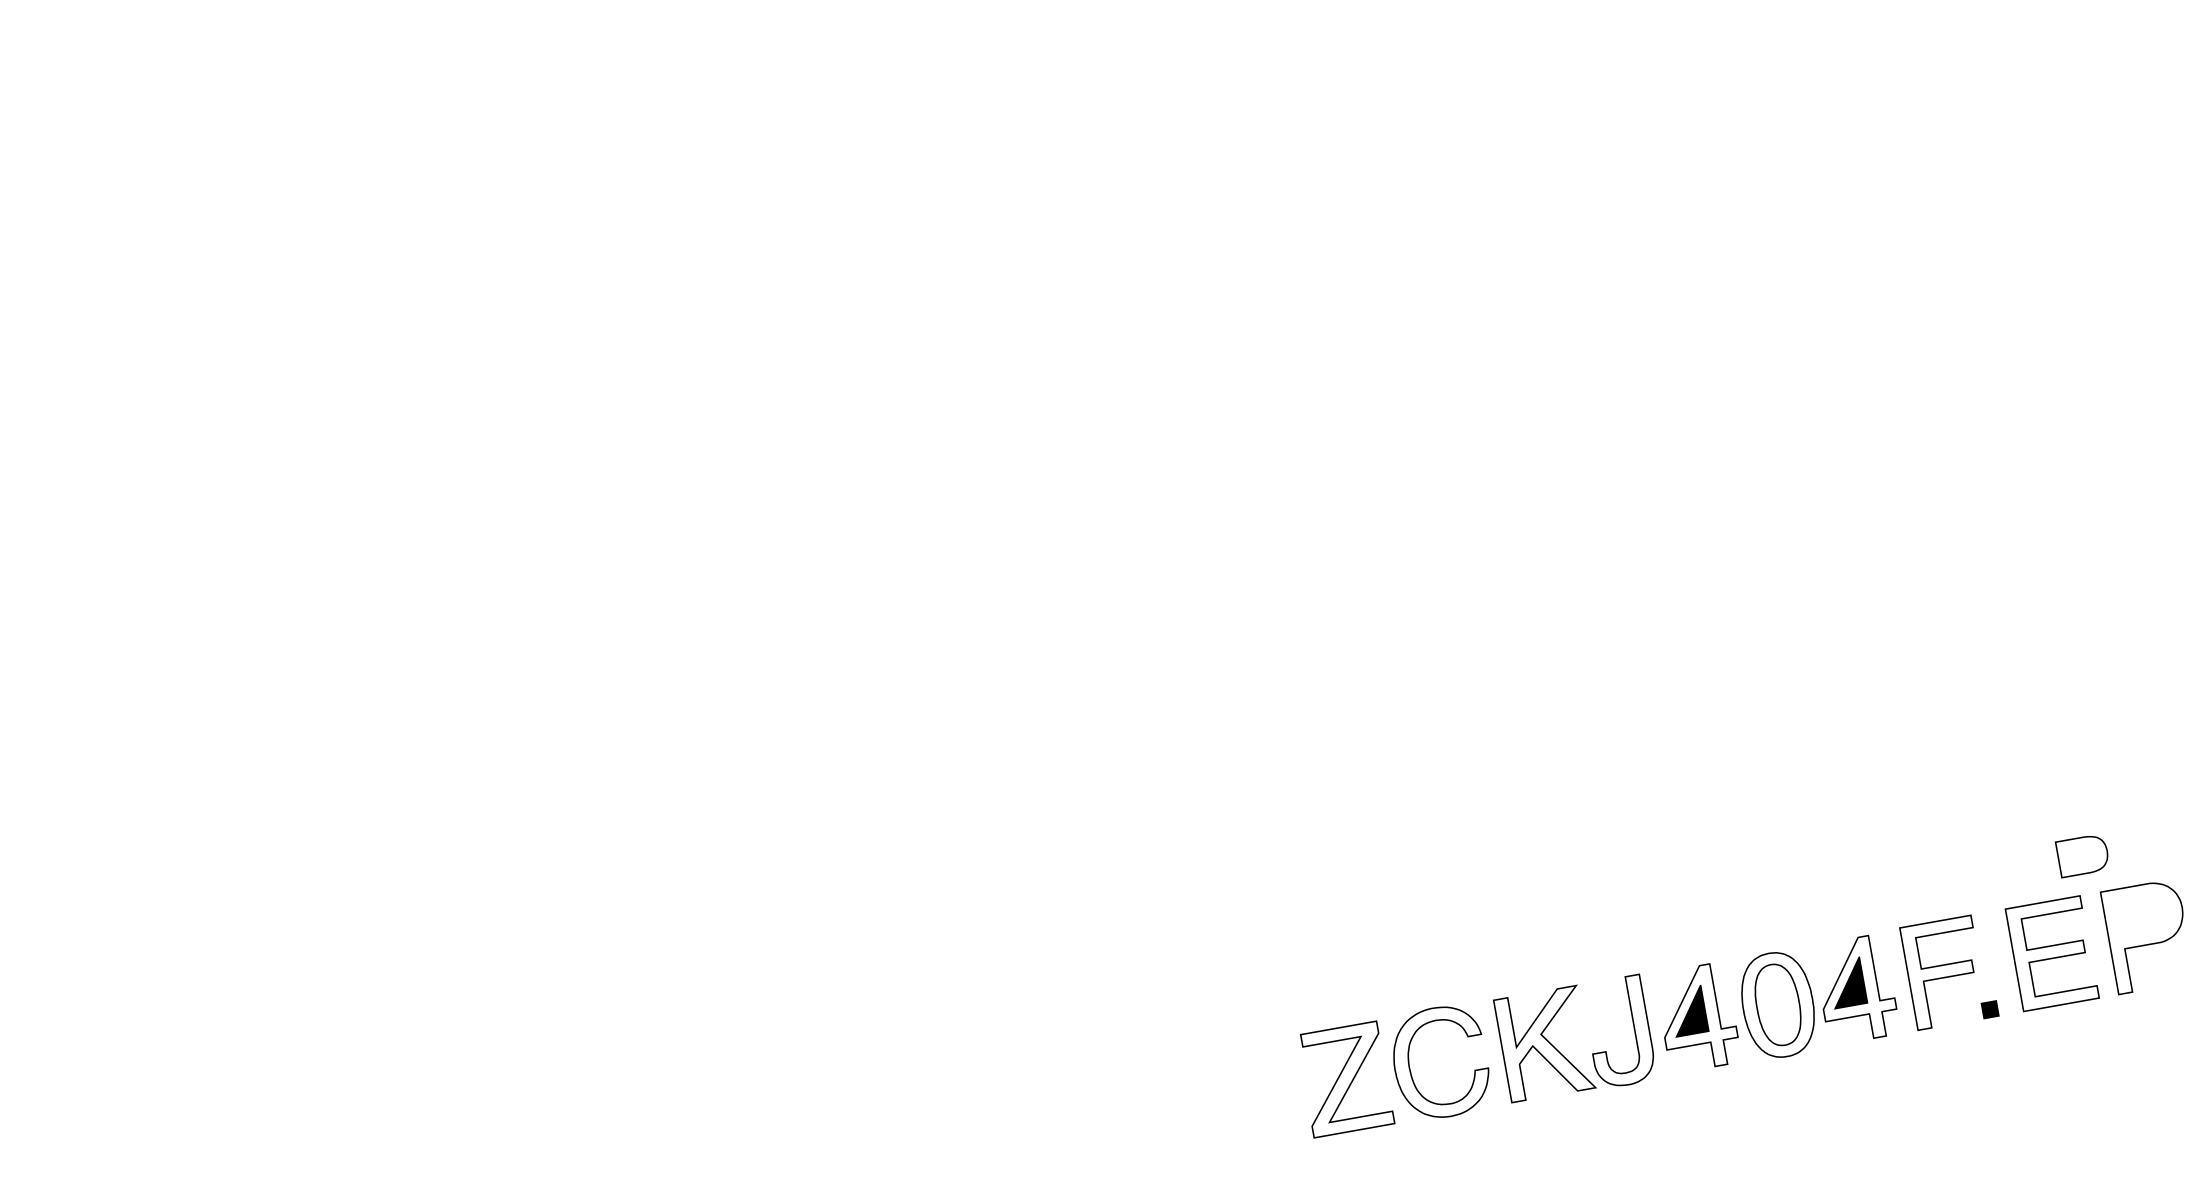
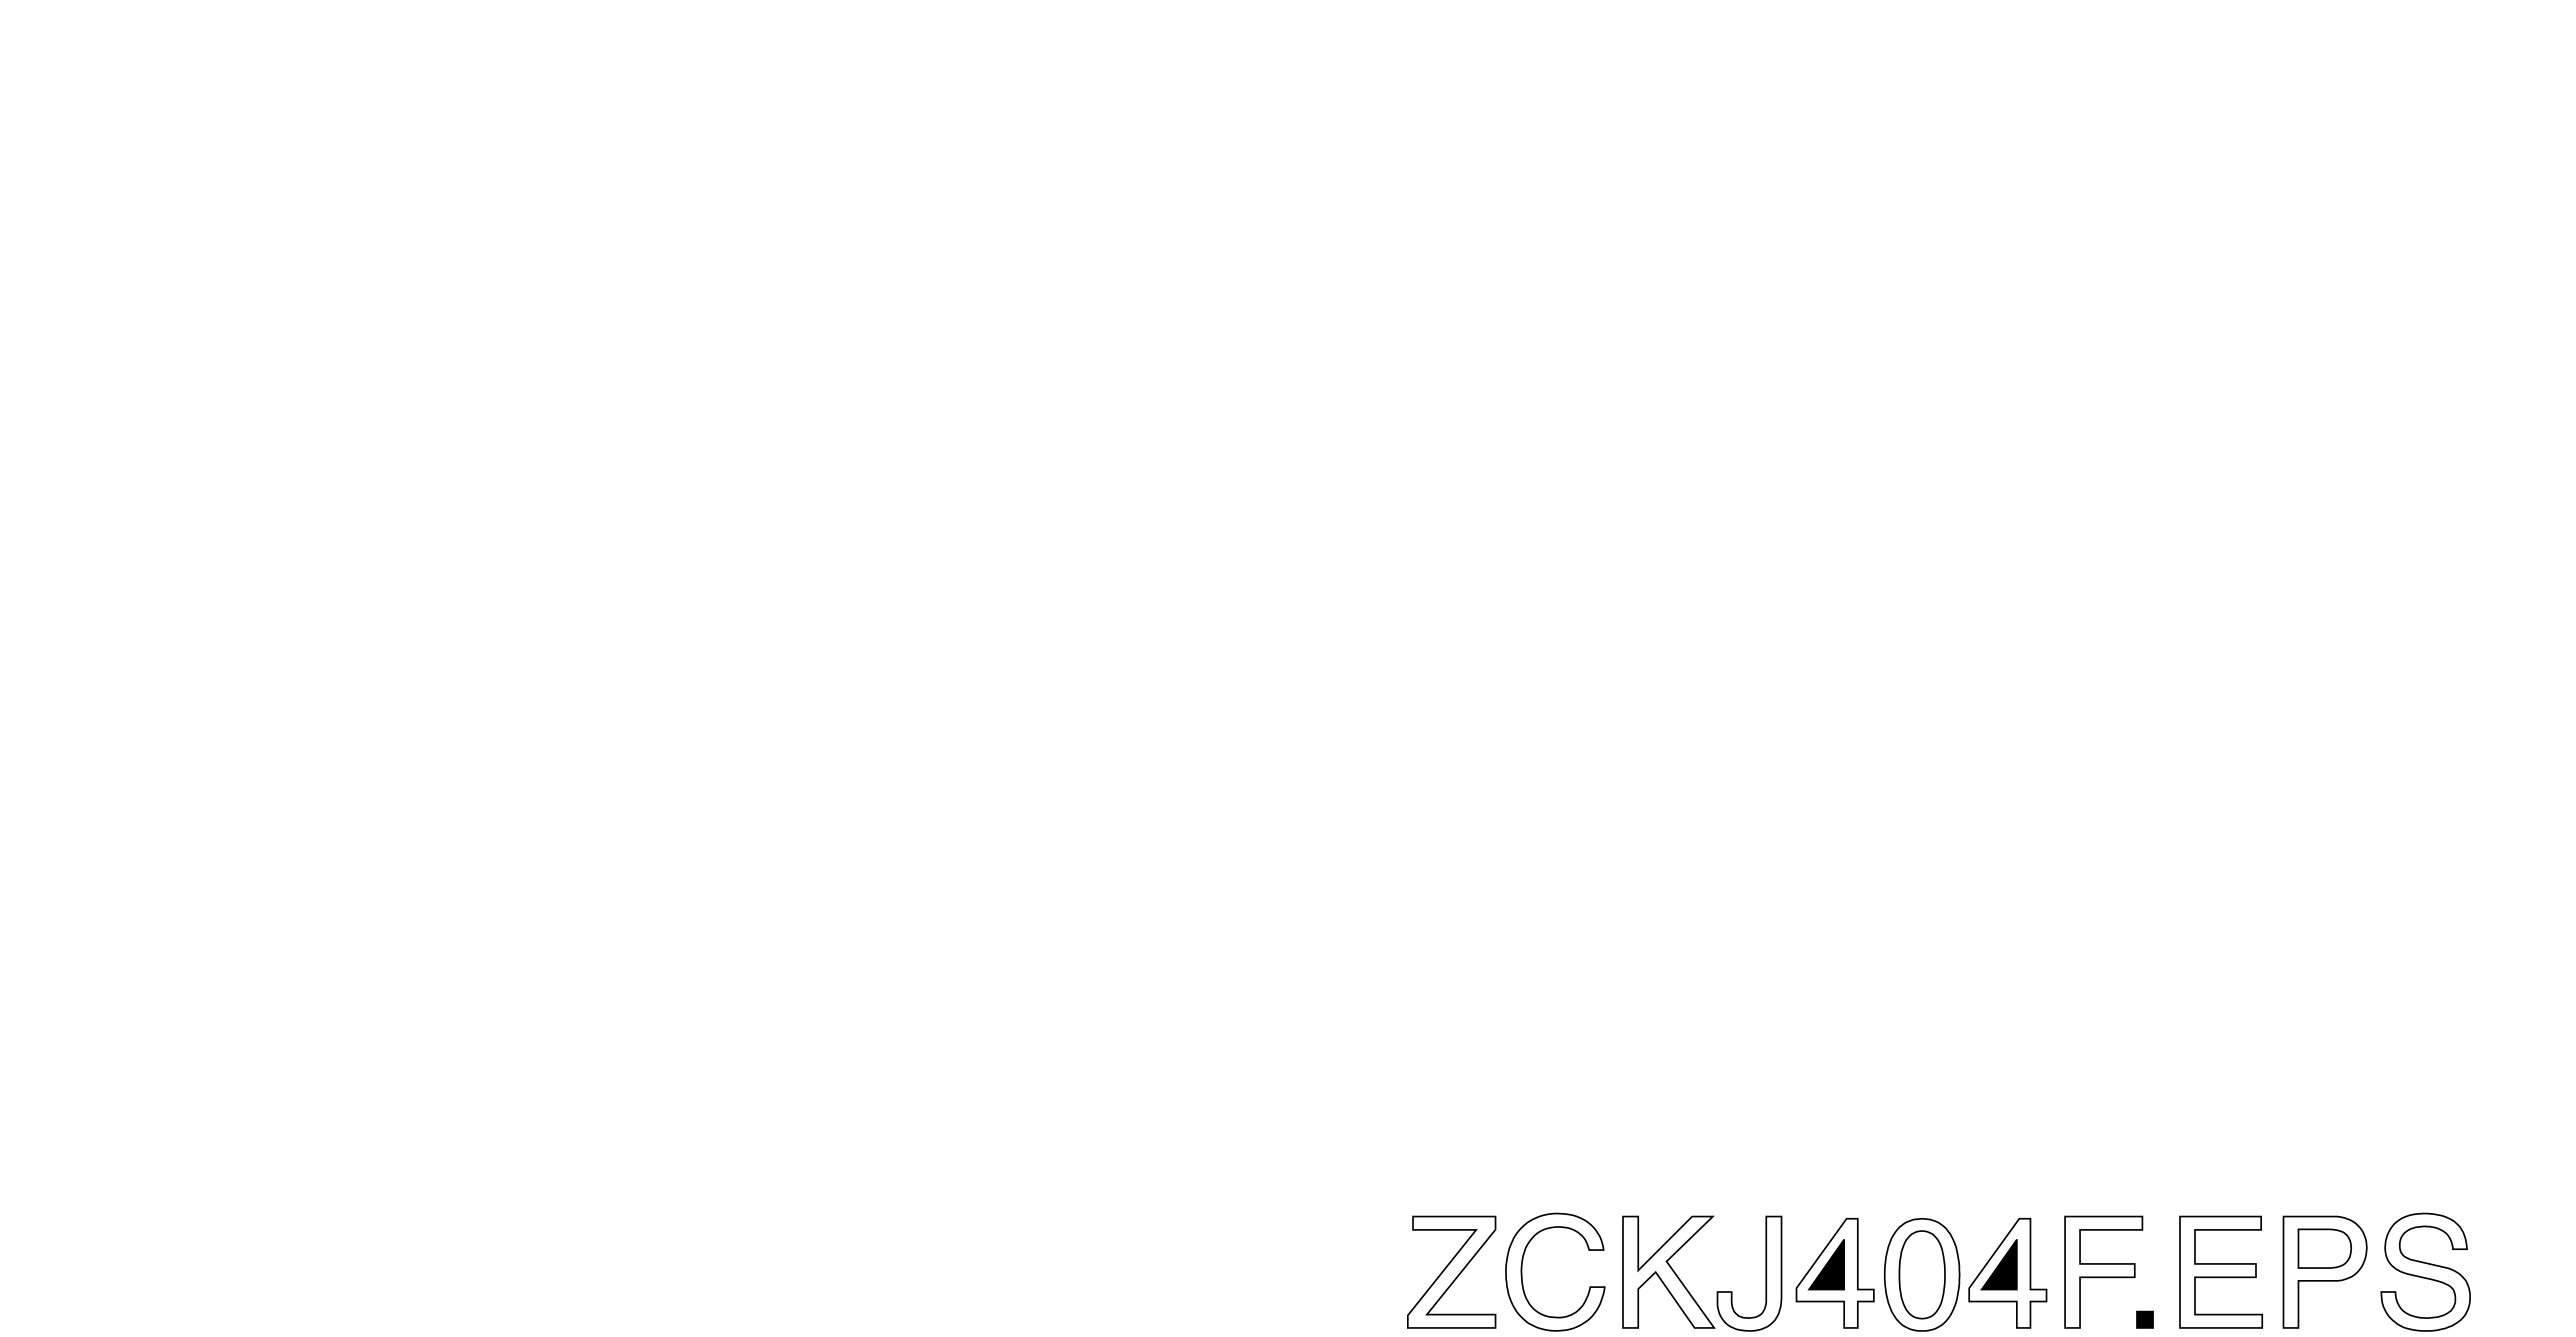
part: (2082, 855) -> (2324, 1248), moved

